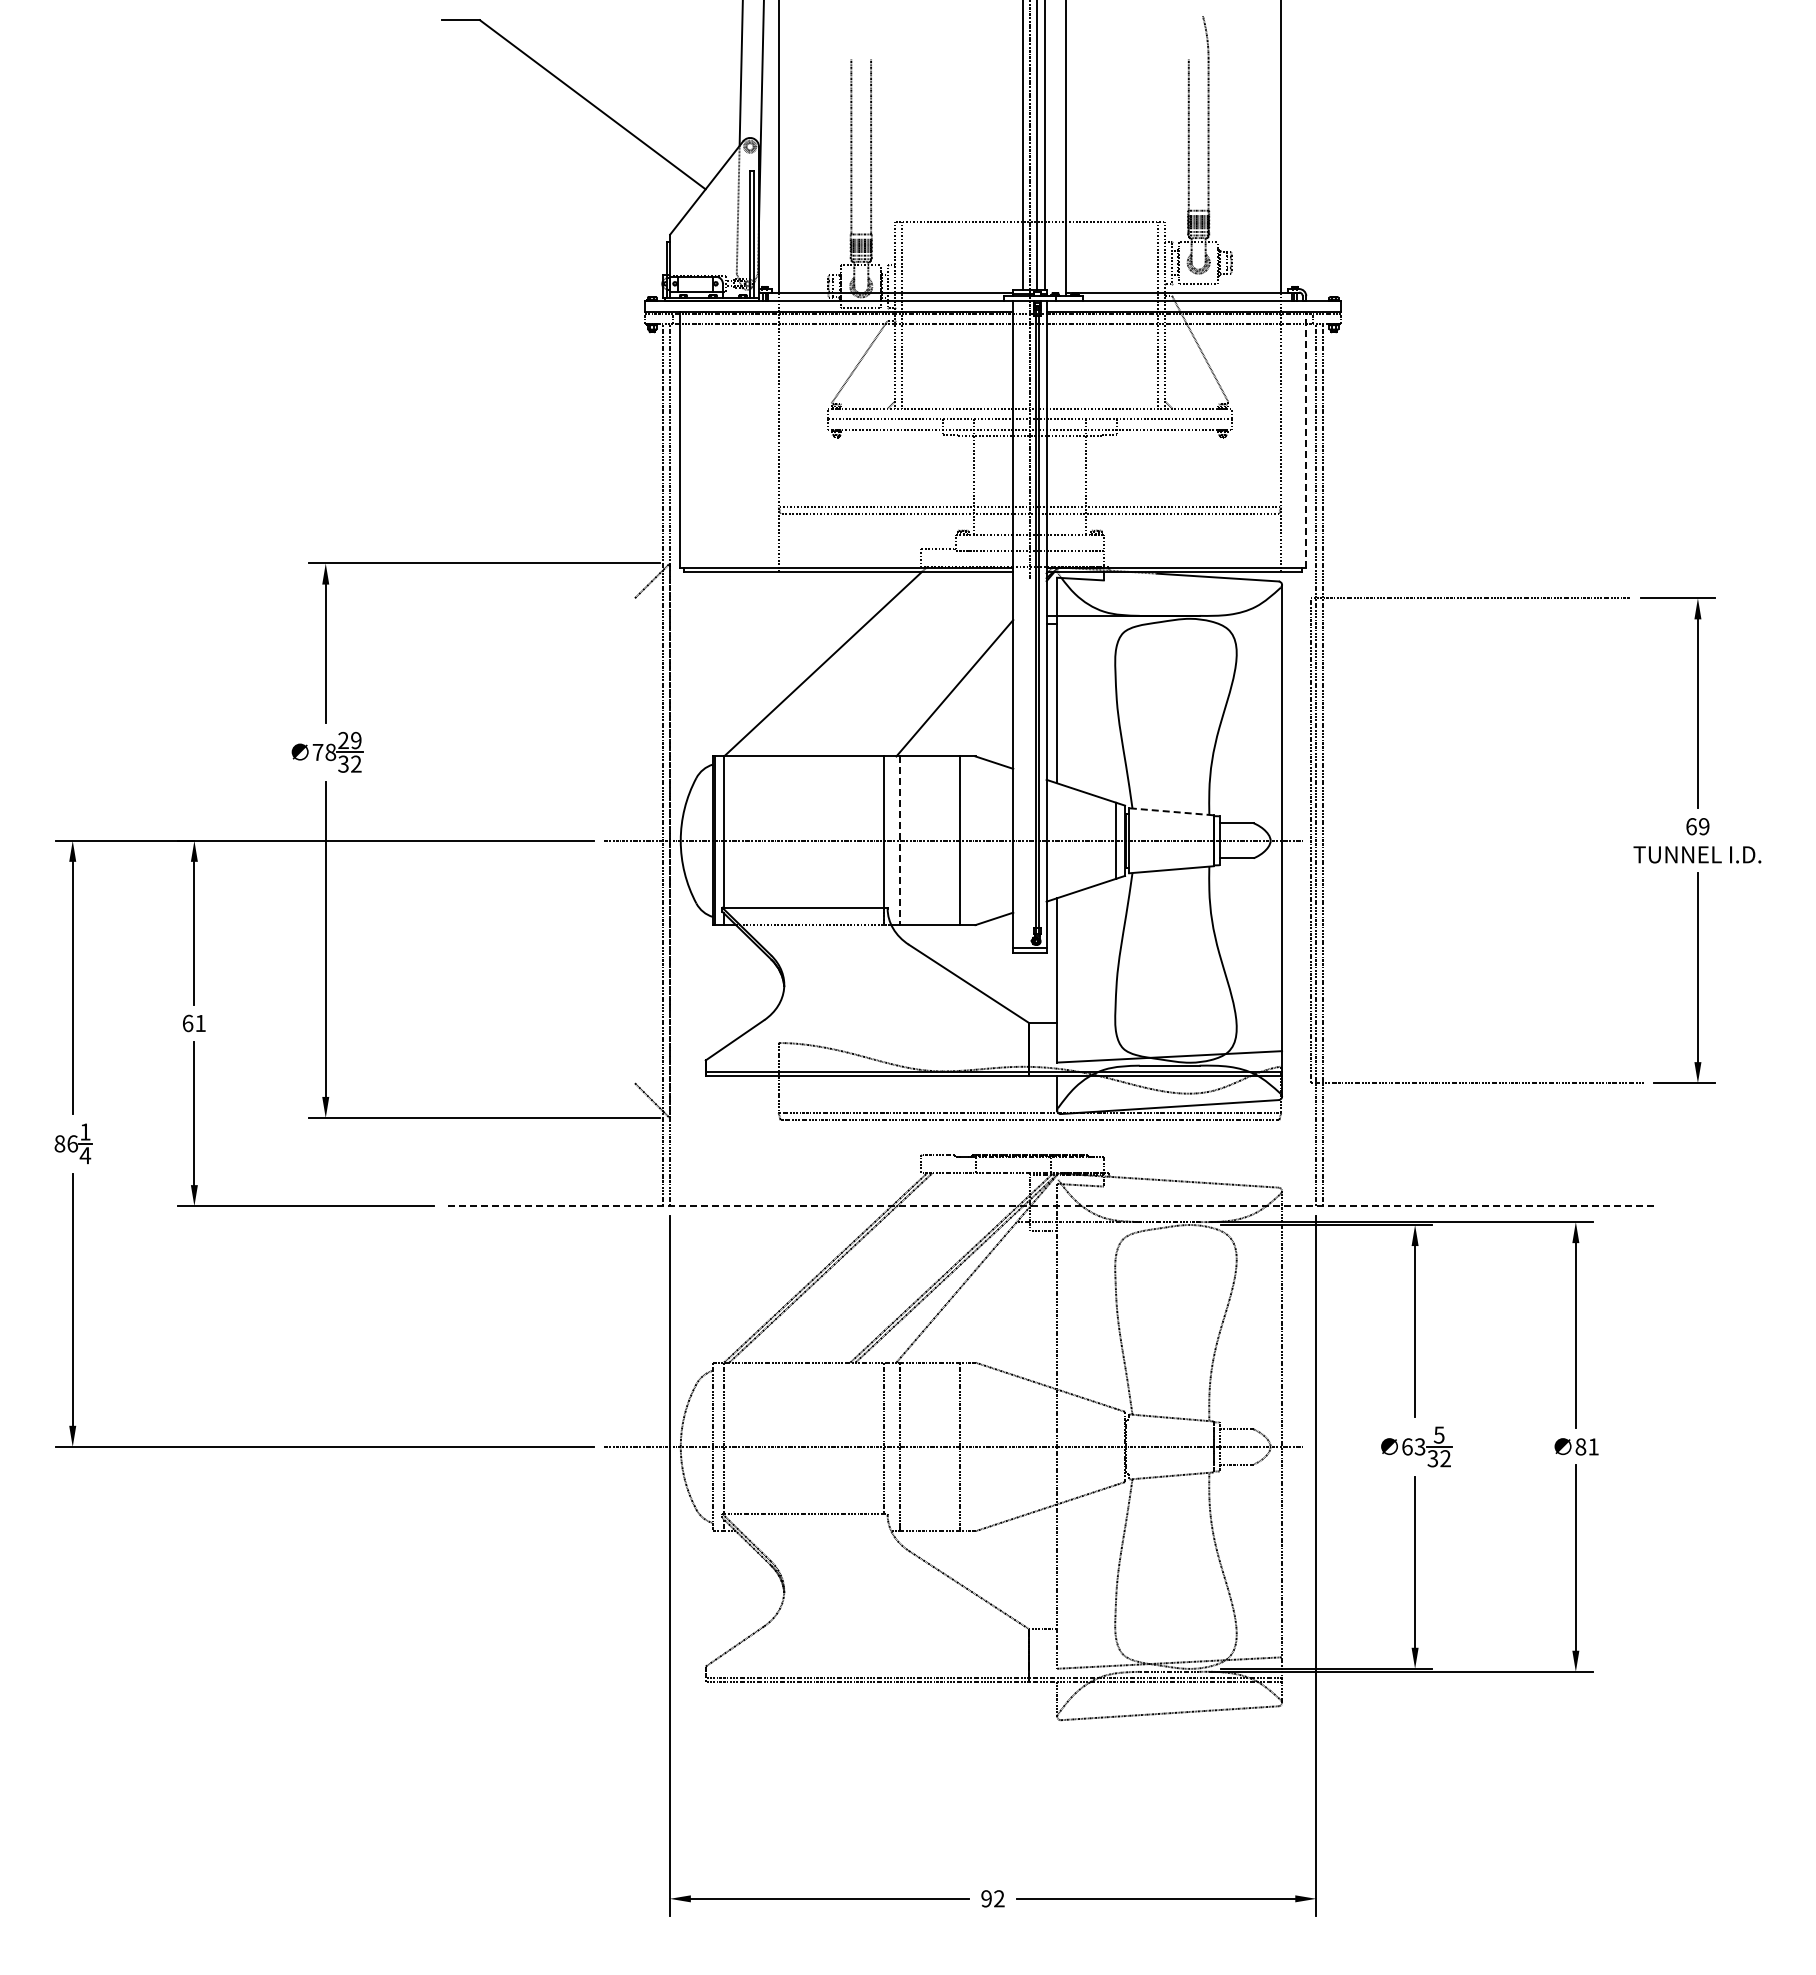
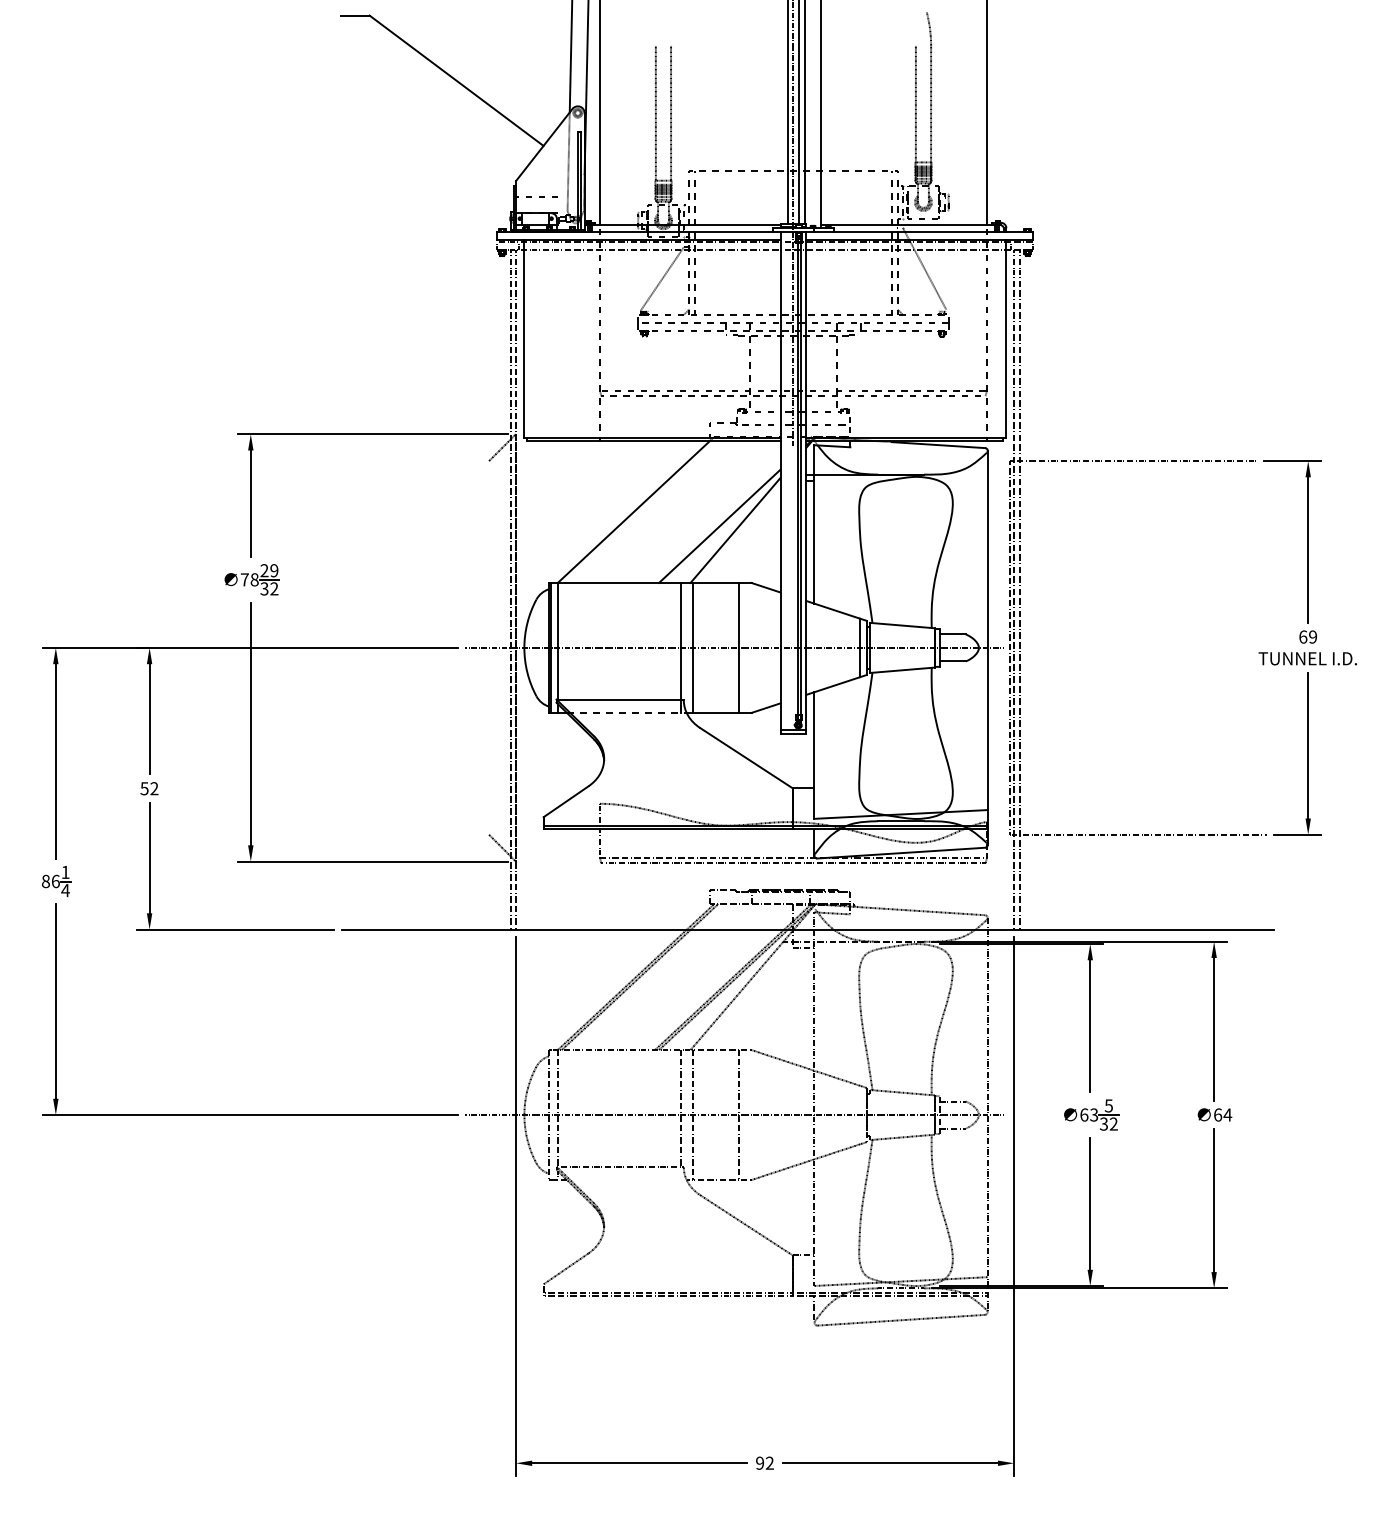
line: (697, 256) -> (537, 197), added
line: (1305, 439) -> (1005, 338), dashed -> solid
line: (934, 682) -> (719, 525), added
line: (1170, 811) -> (901, 625), dashed -> solid
line: (899, 841) -> (692, 648), dashed -> solid
text: (193, 1023) -> (148, 788), 61 -> 52
line: (1048, 1206) -> (807, 929), dashed -> solid
text: (1587, 1446) -> (1223, 1114), 81 -> 64

